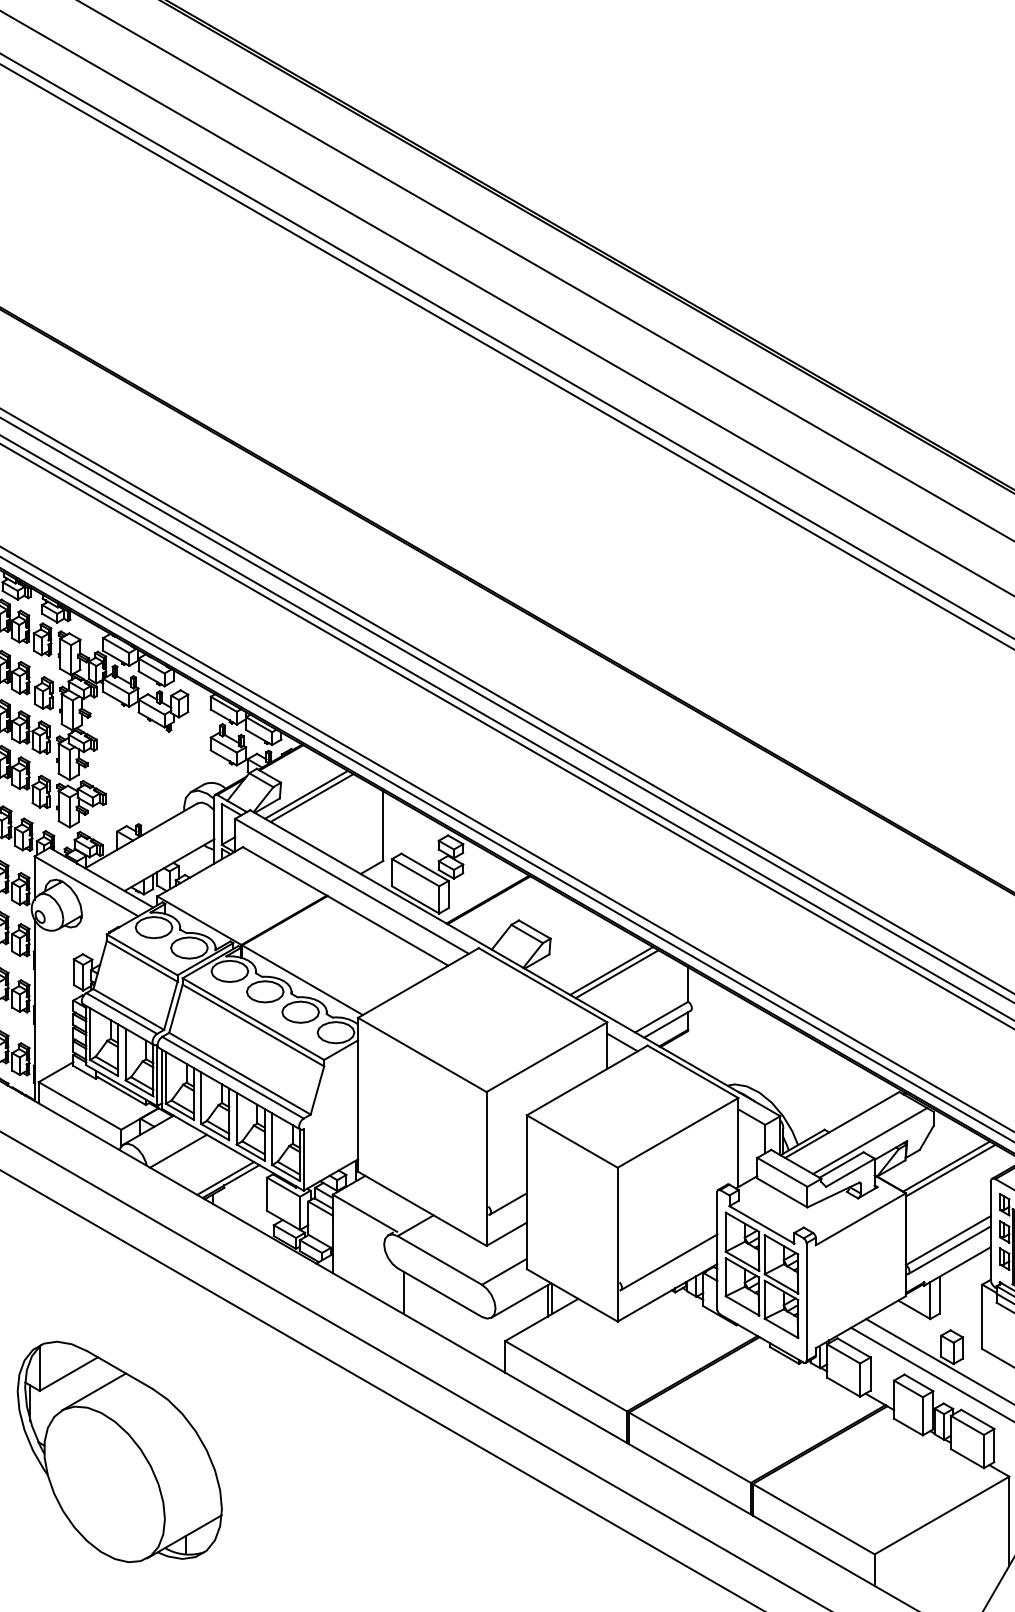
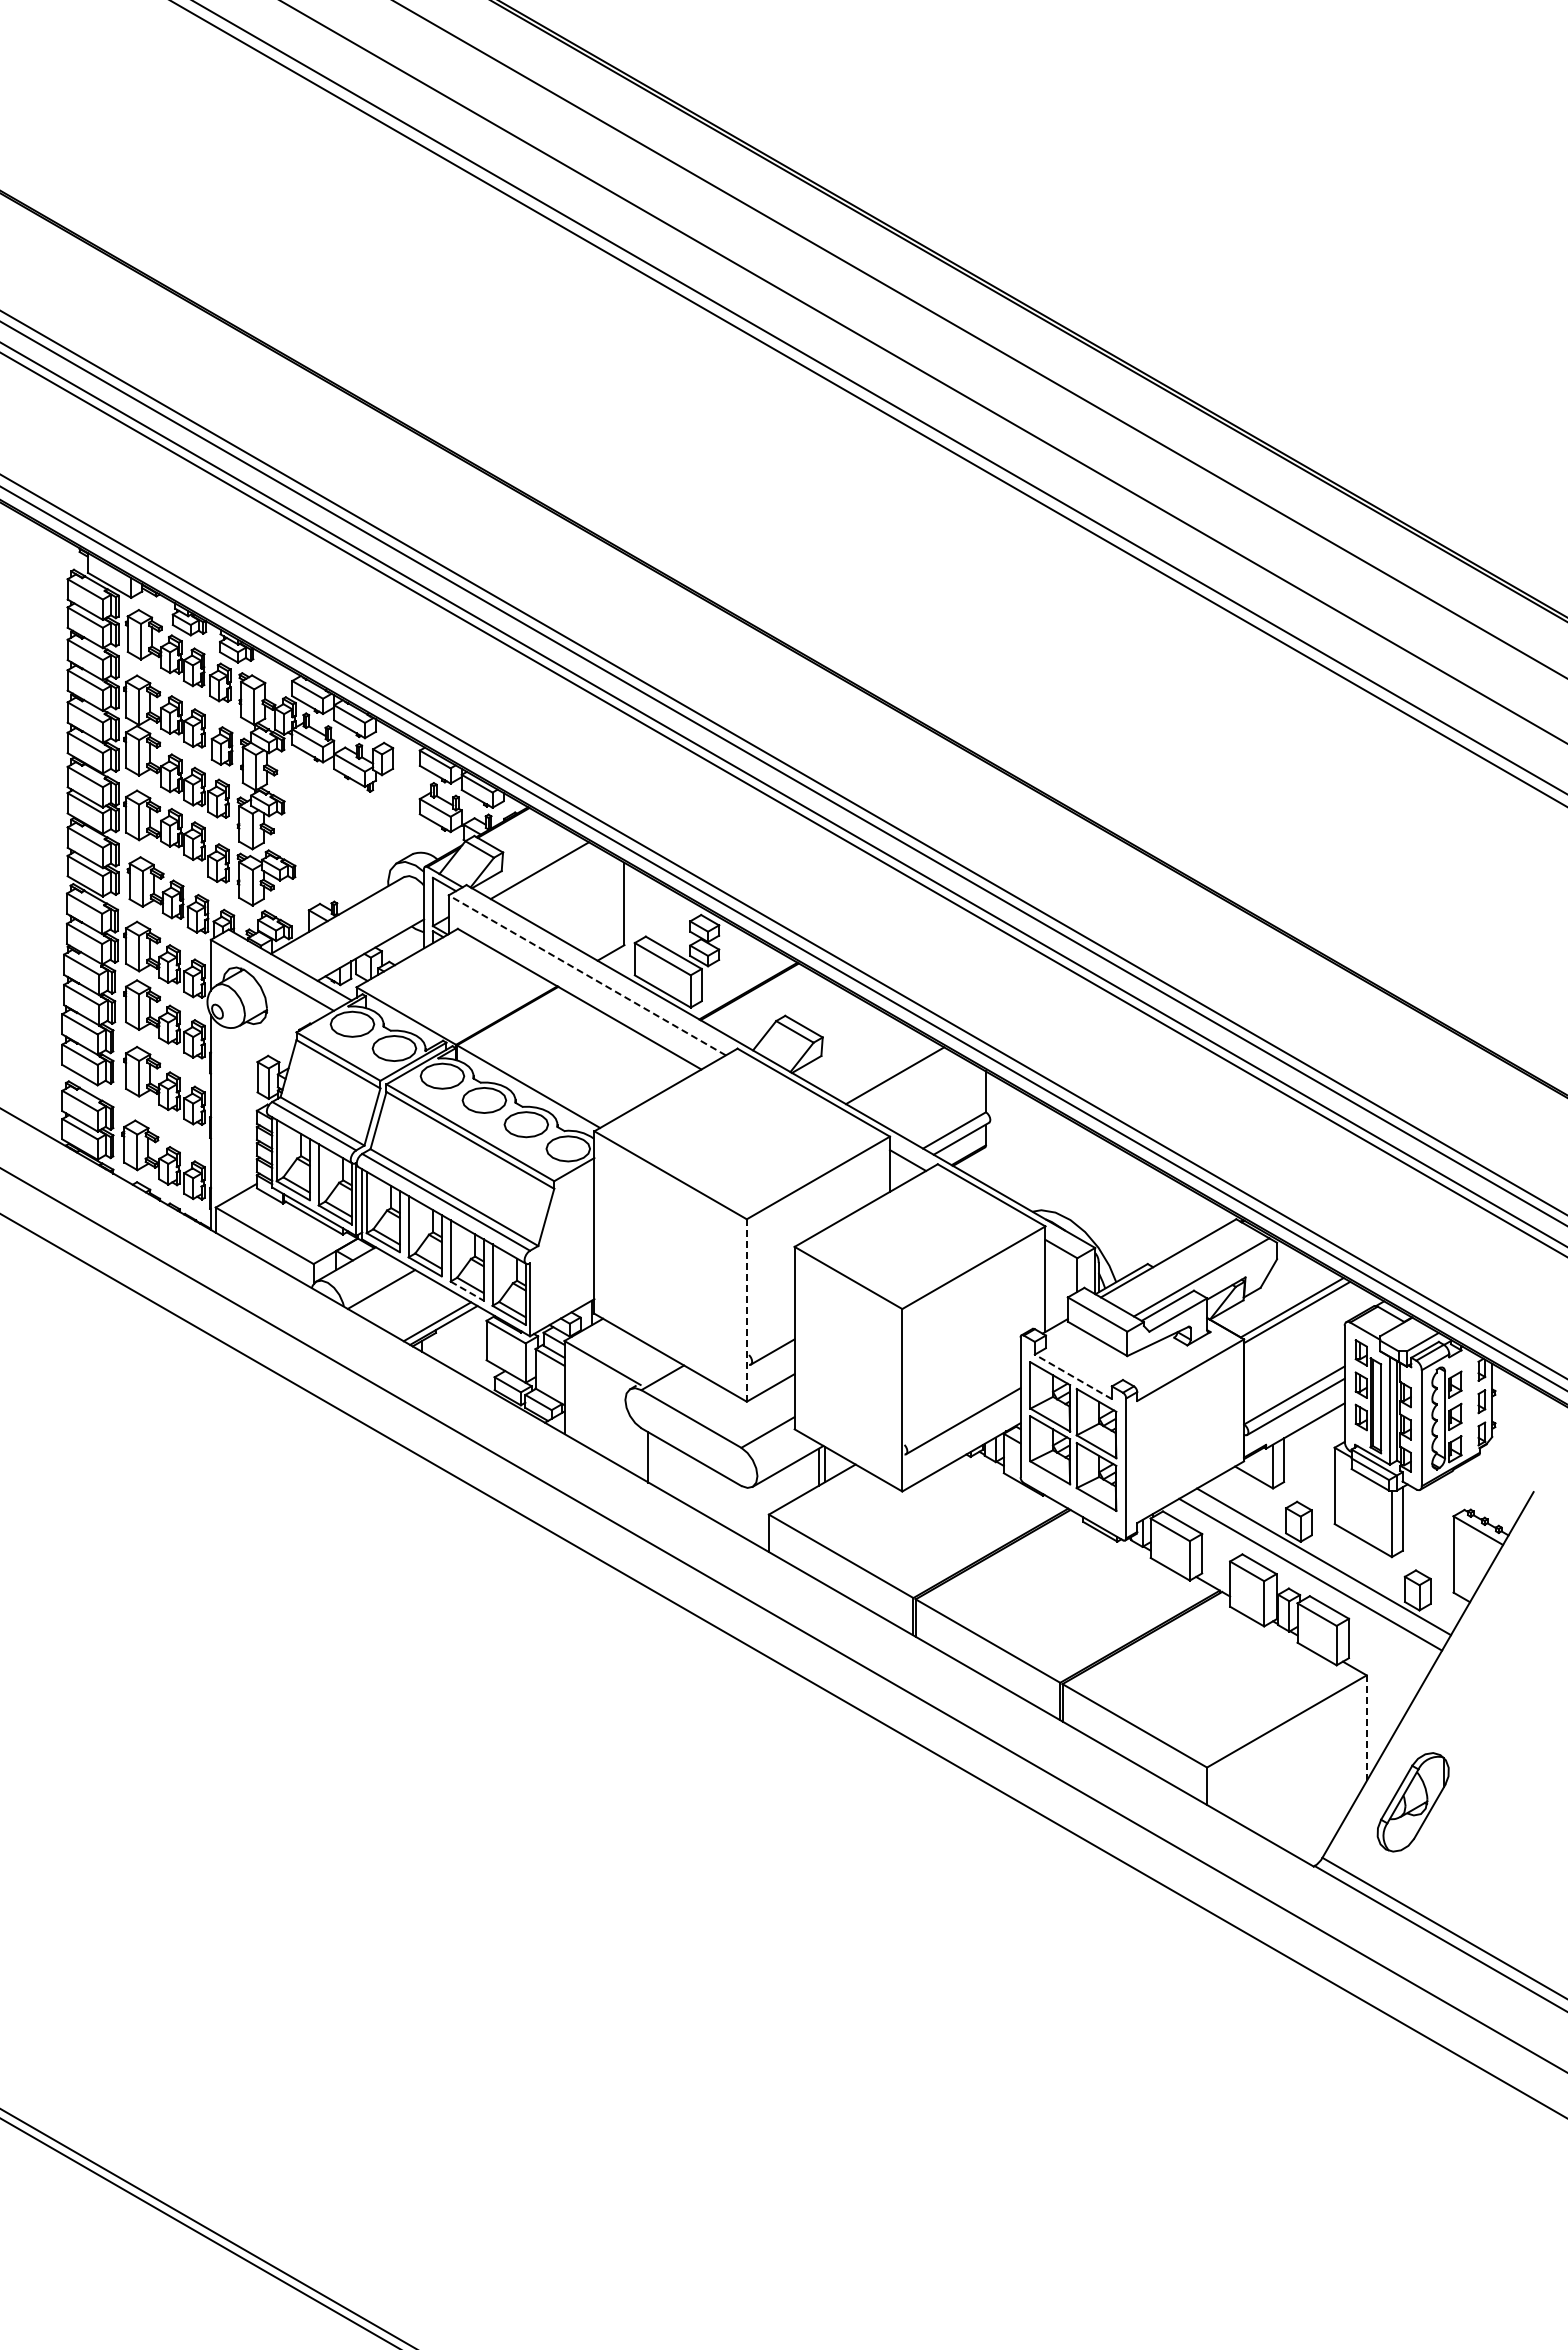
line: (306, 794) -> (533, 866), removed
line: (351, 886) -> (586, 975), solid -> dashed
line: (617, 974) -> (901, 1079), removed
line: (251, 1152) -> (467, 1291), solid -> dashed
line: (486, 1168) -> (746, 1310), solid -> dashed
line: (761, 1224) -> (1072, 1376), solid -> dashed
part: (119, 1451) -> (311, 1645), removed
line: (1009, 1521) -> (1366, 1728), solid -> dashed

